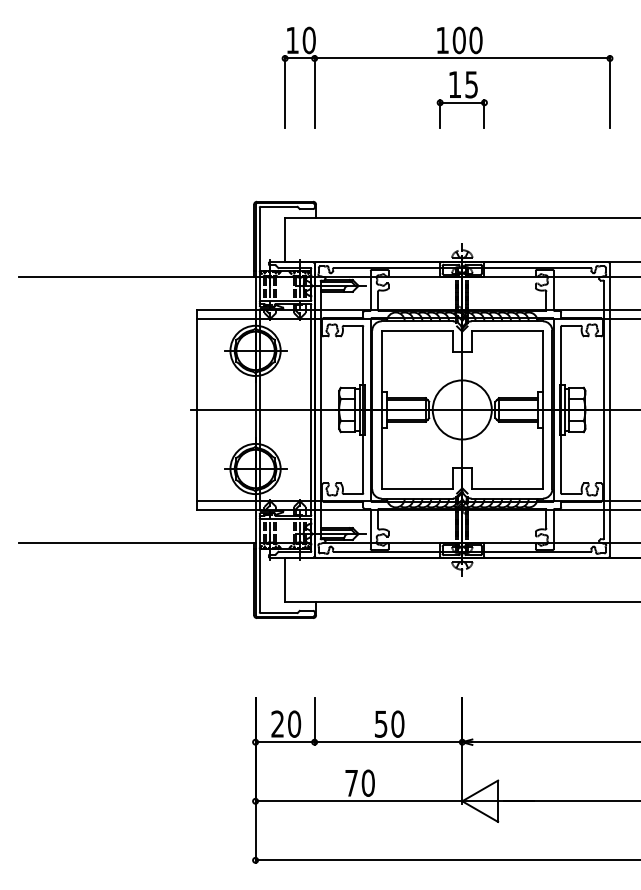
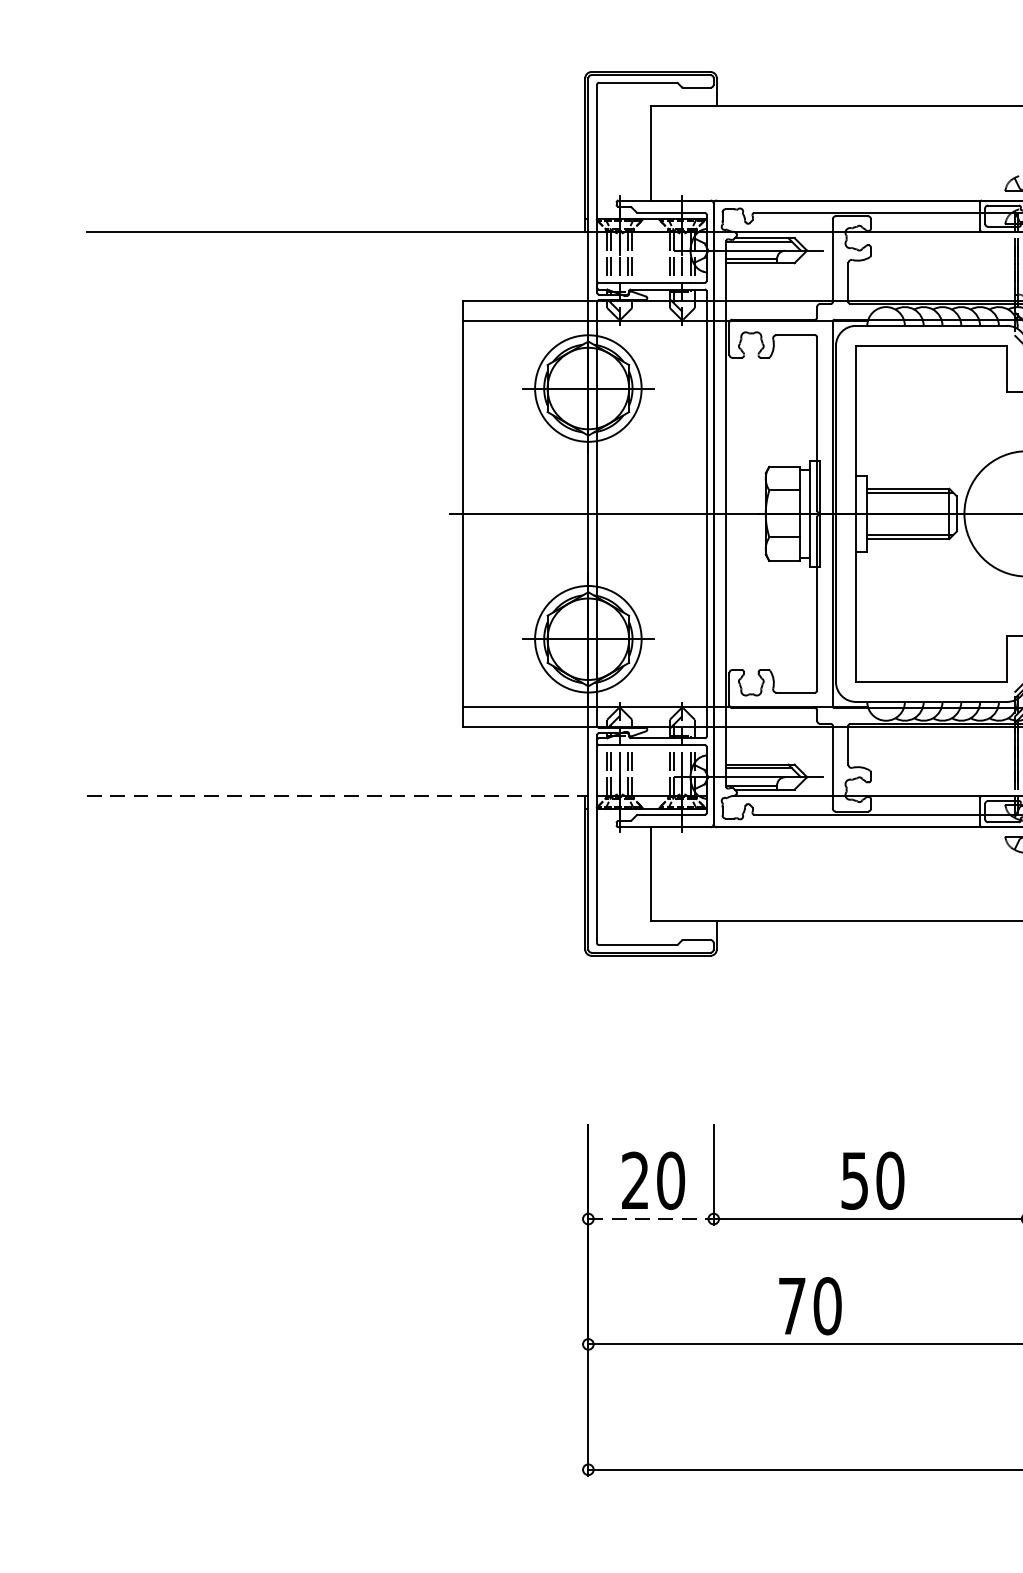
line: (137, 542) -> (337, 795), solid -> dashed
line: (285, 742) -> (651, 1219), solid -> dashed

